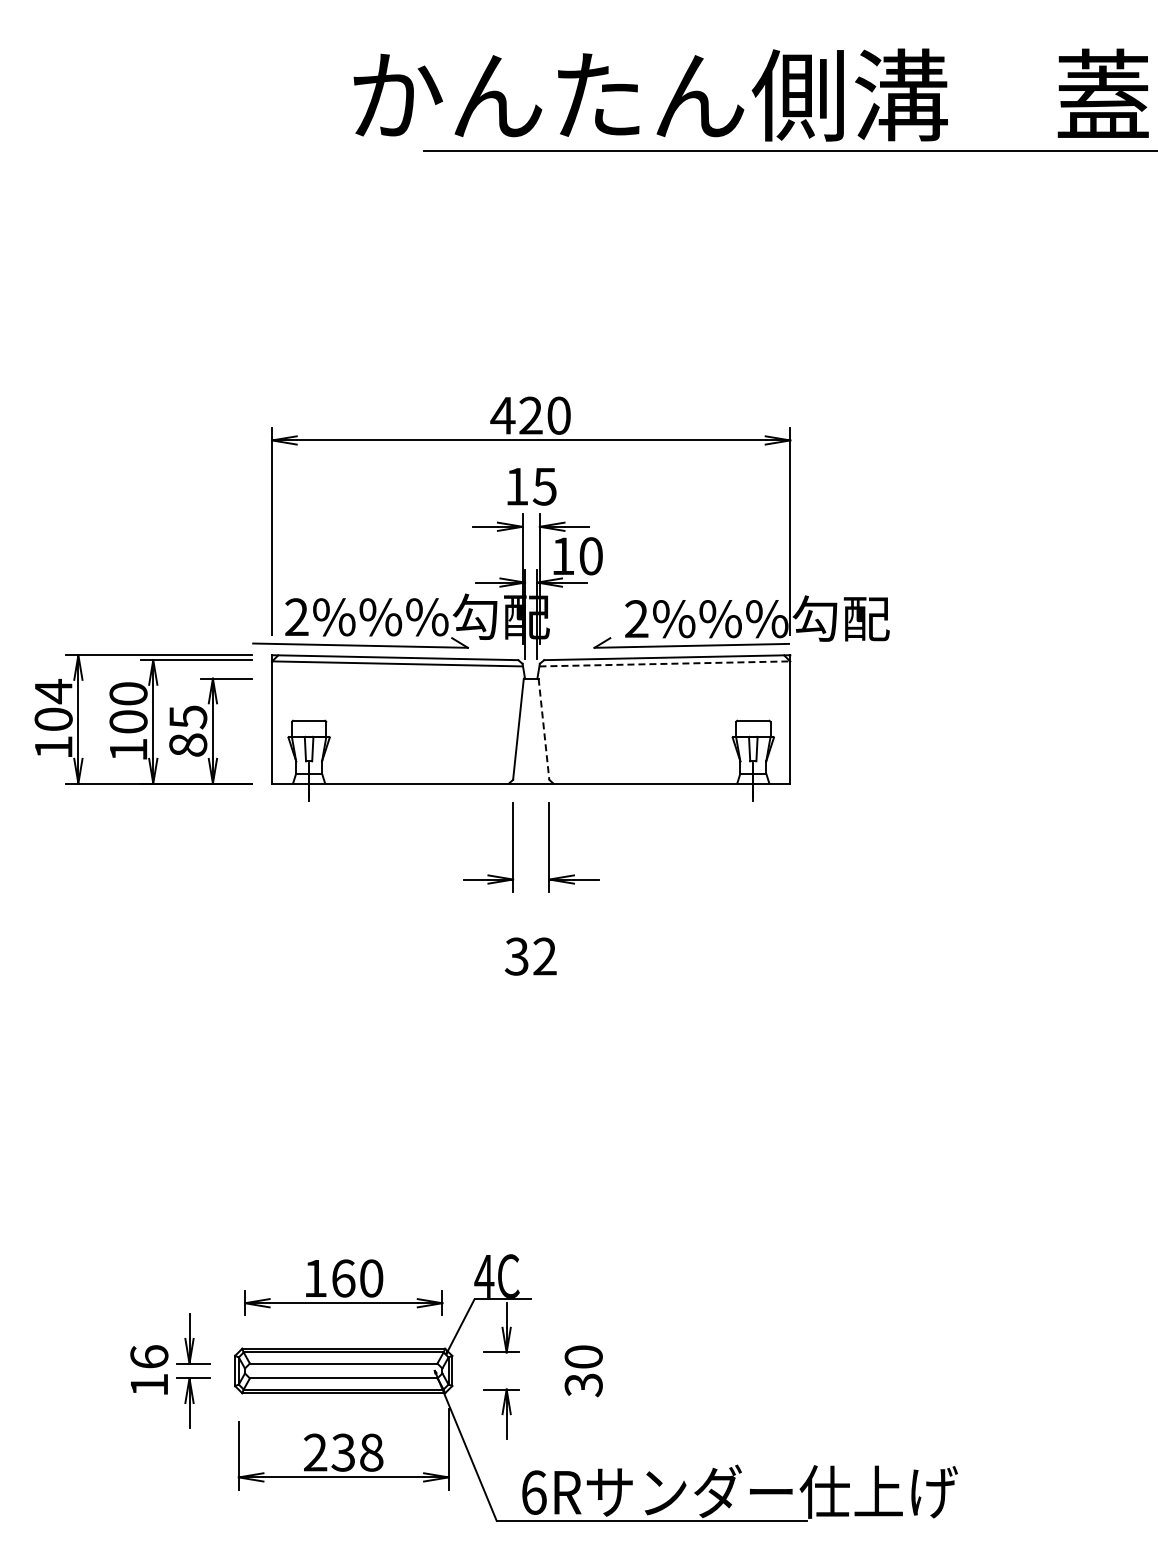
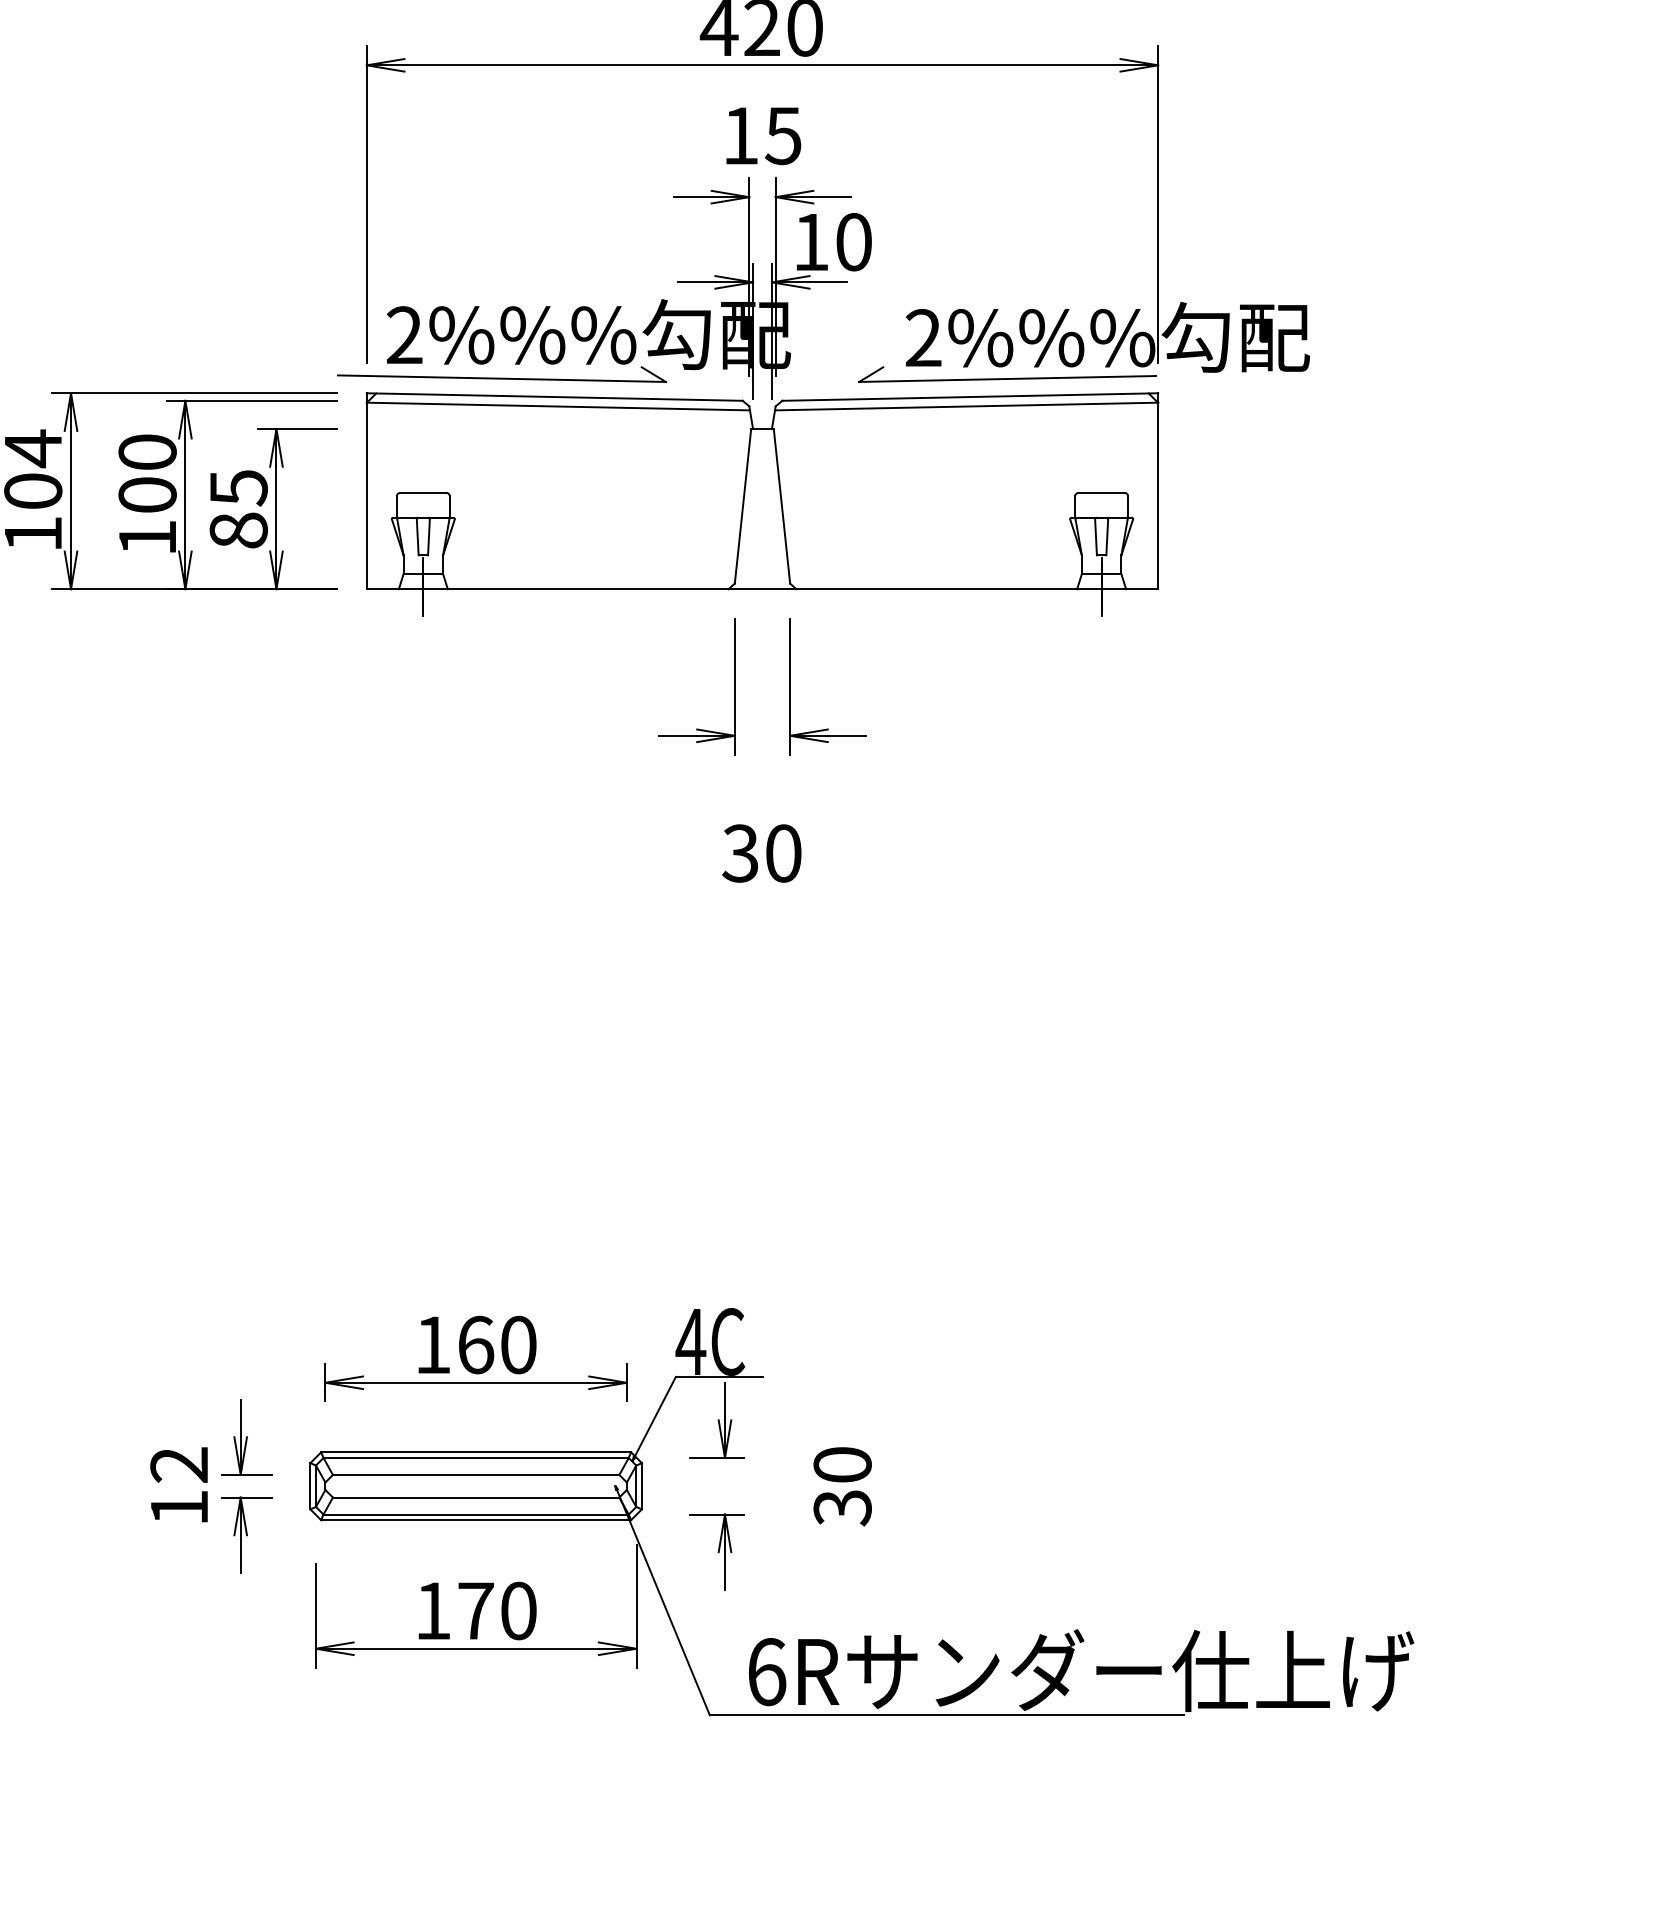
line: (664, 663) -> (966, 405), dashed -> solid
line: (543, 729) -> (781, 506), dashed -> solid
text: (544, 956) -> (782, 853), 32 -> 30
text: (149, 1356) -> (179, 1464), 16 -> 12
text: (343, 1452) -> (475, 1610), 238 -> 170

